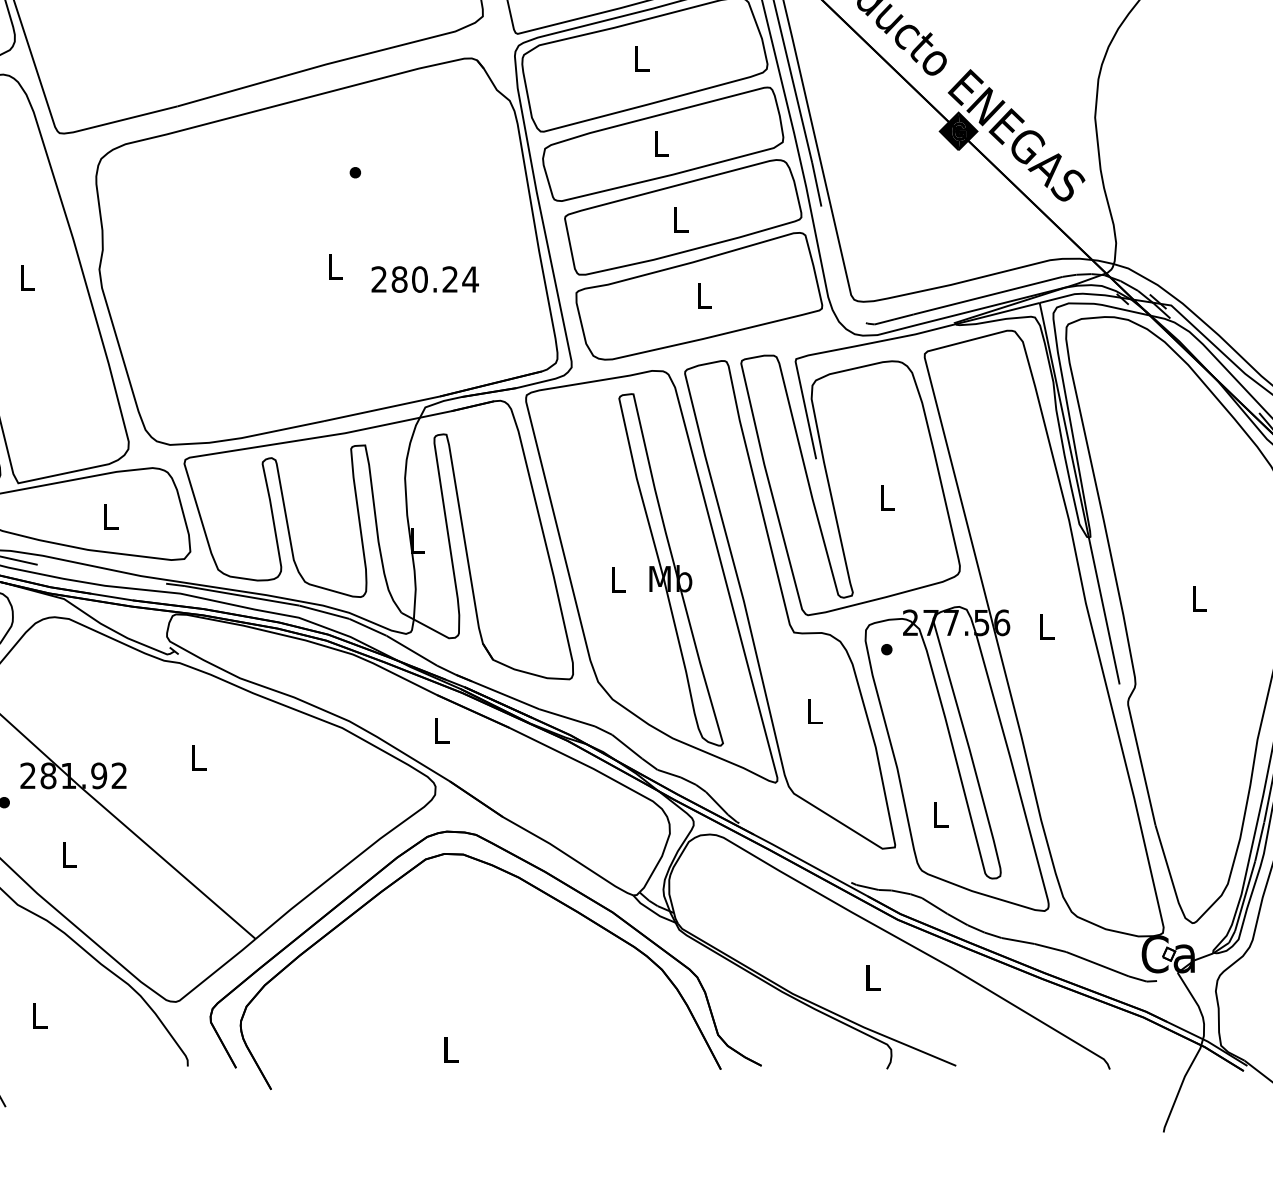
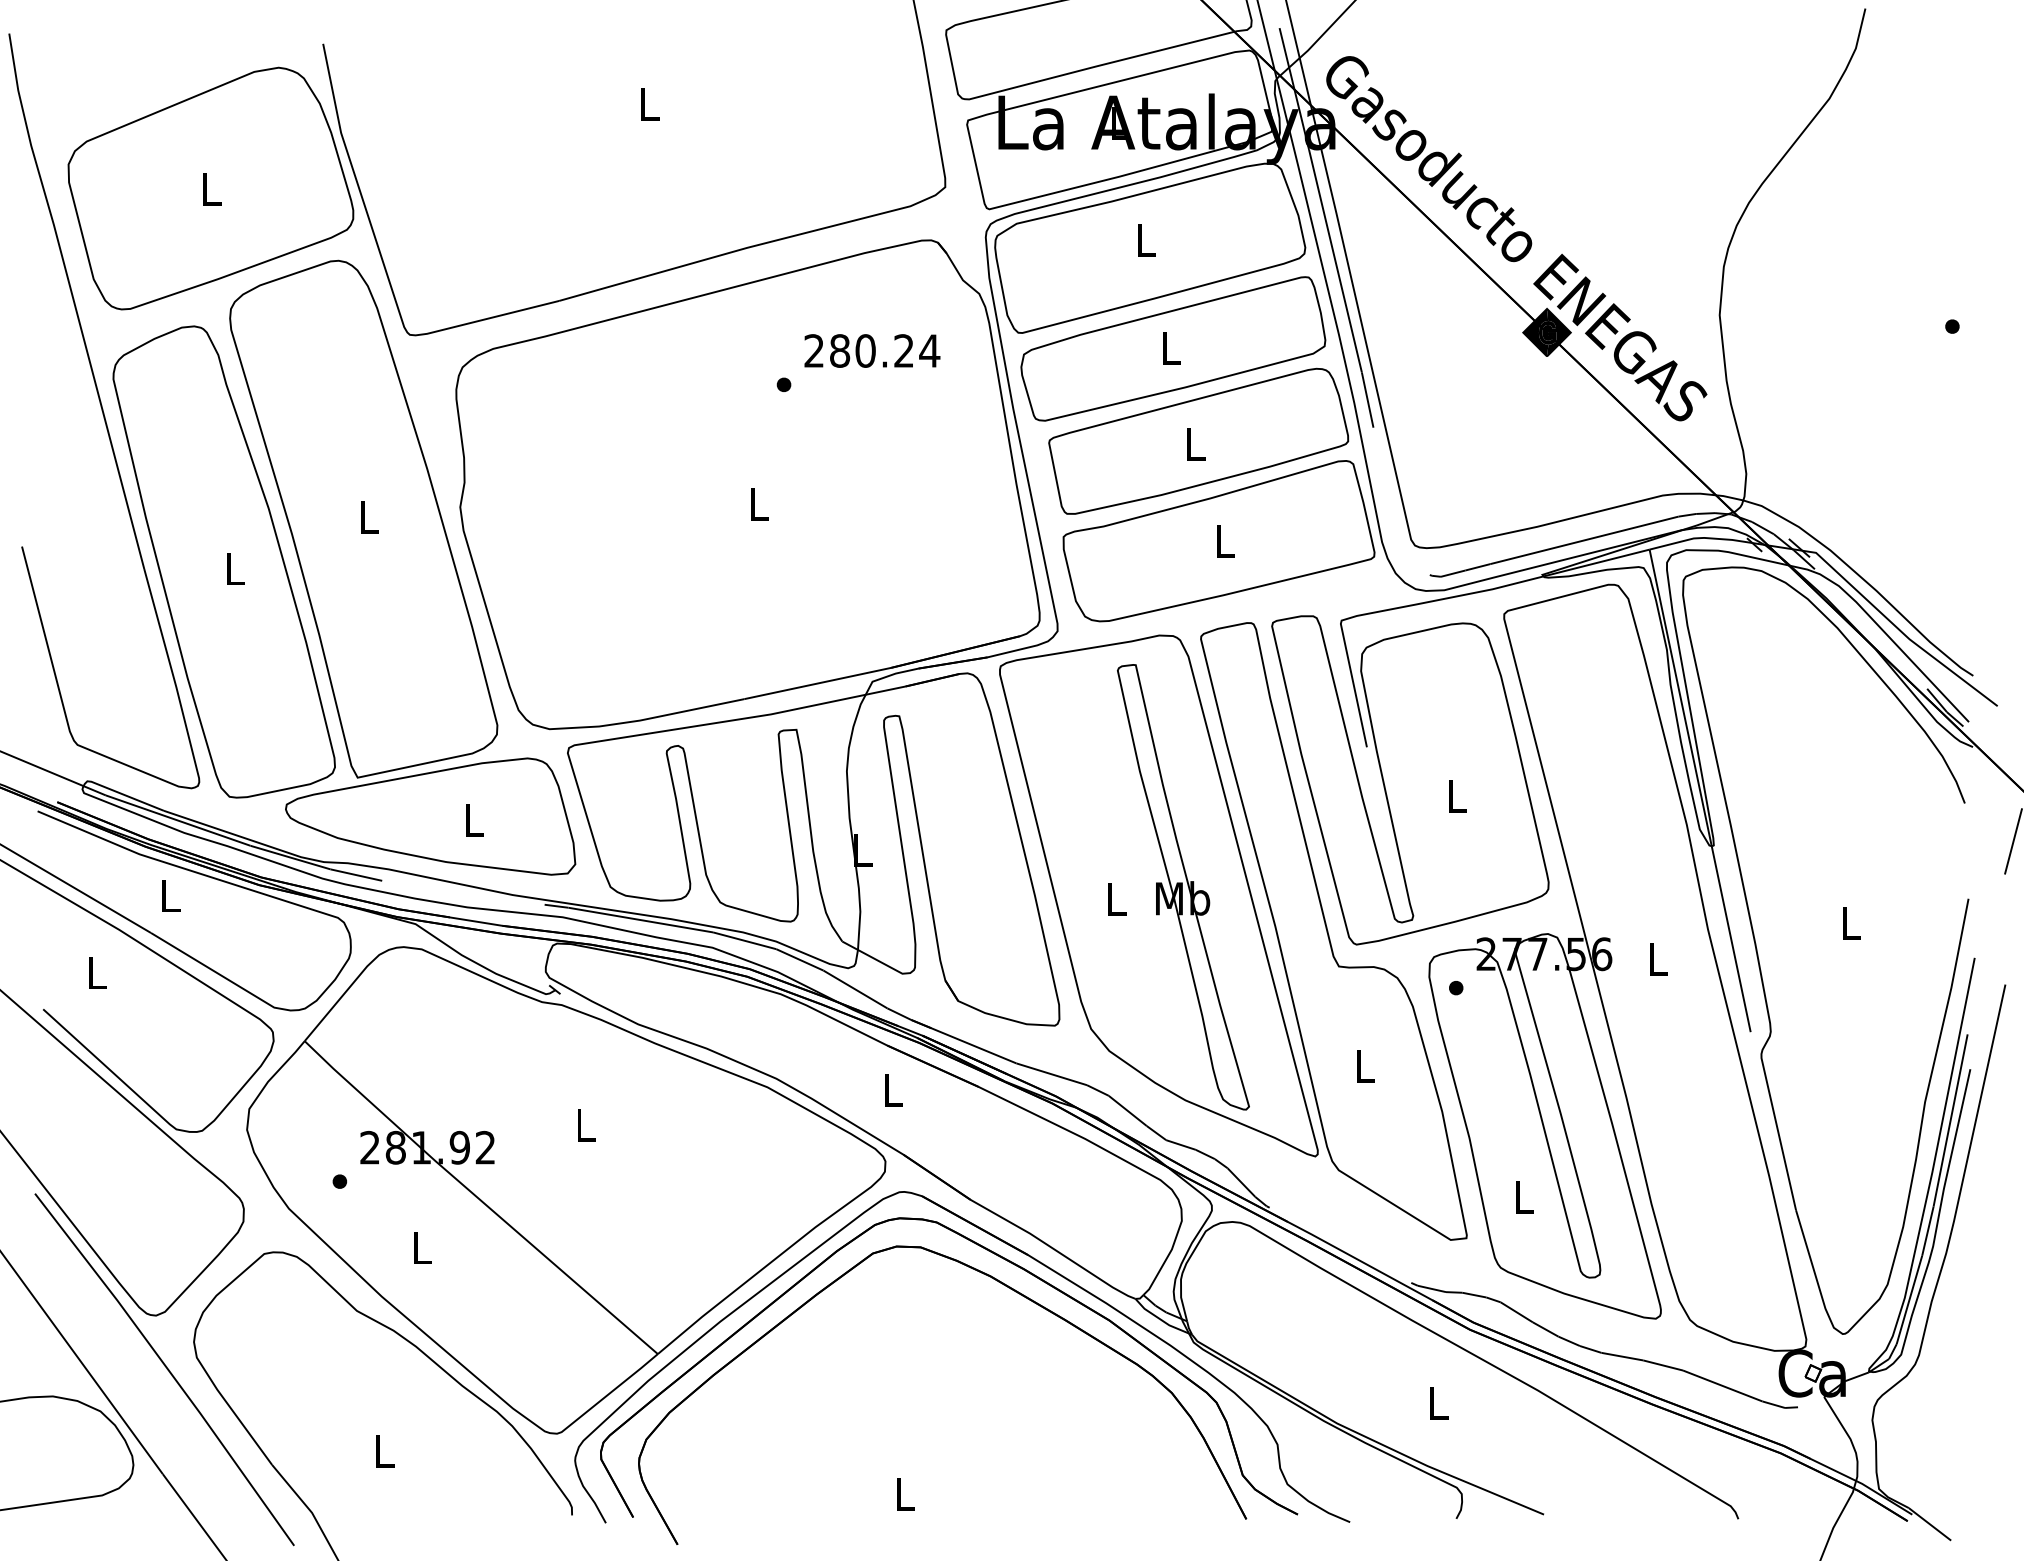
text: (425, 279) -> (872, 350), moved
part: (543, 859) -> (1022, 1253), added

